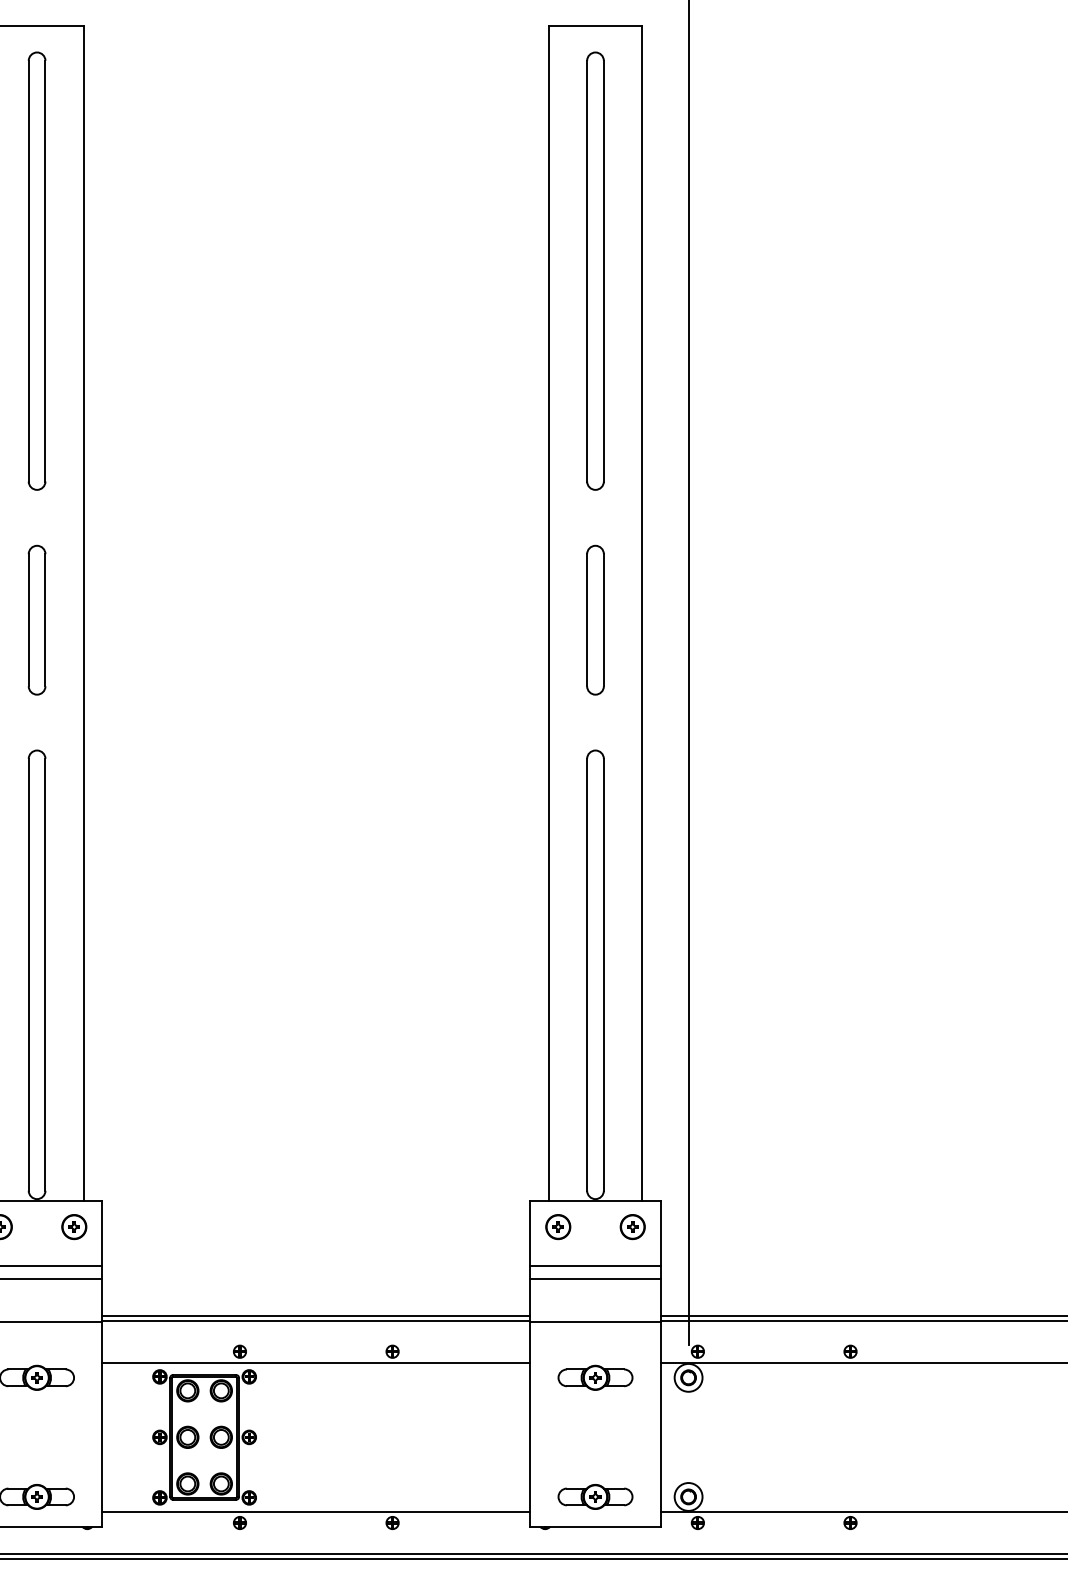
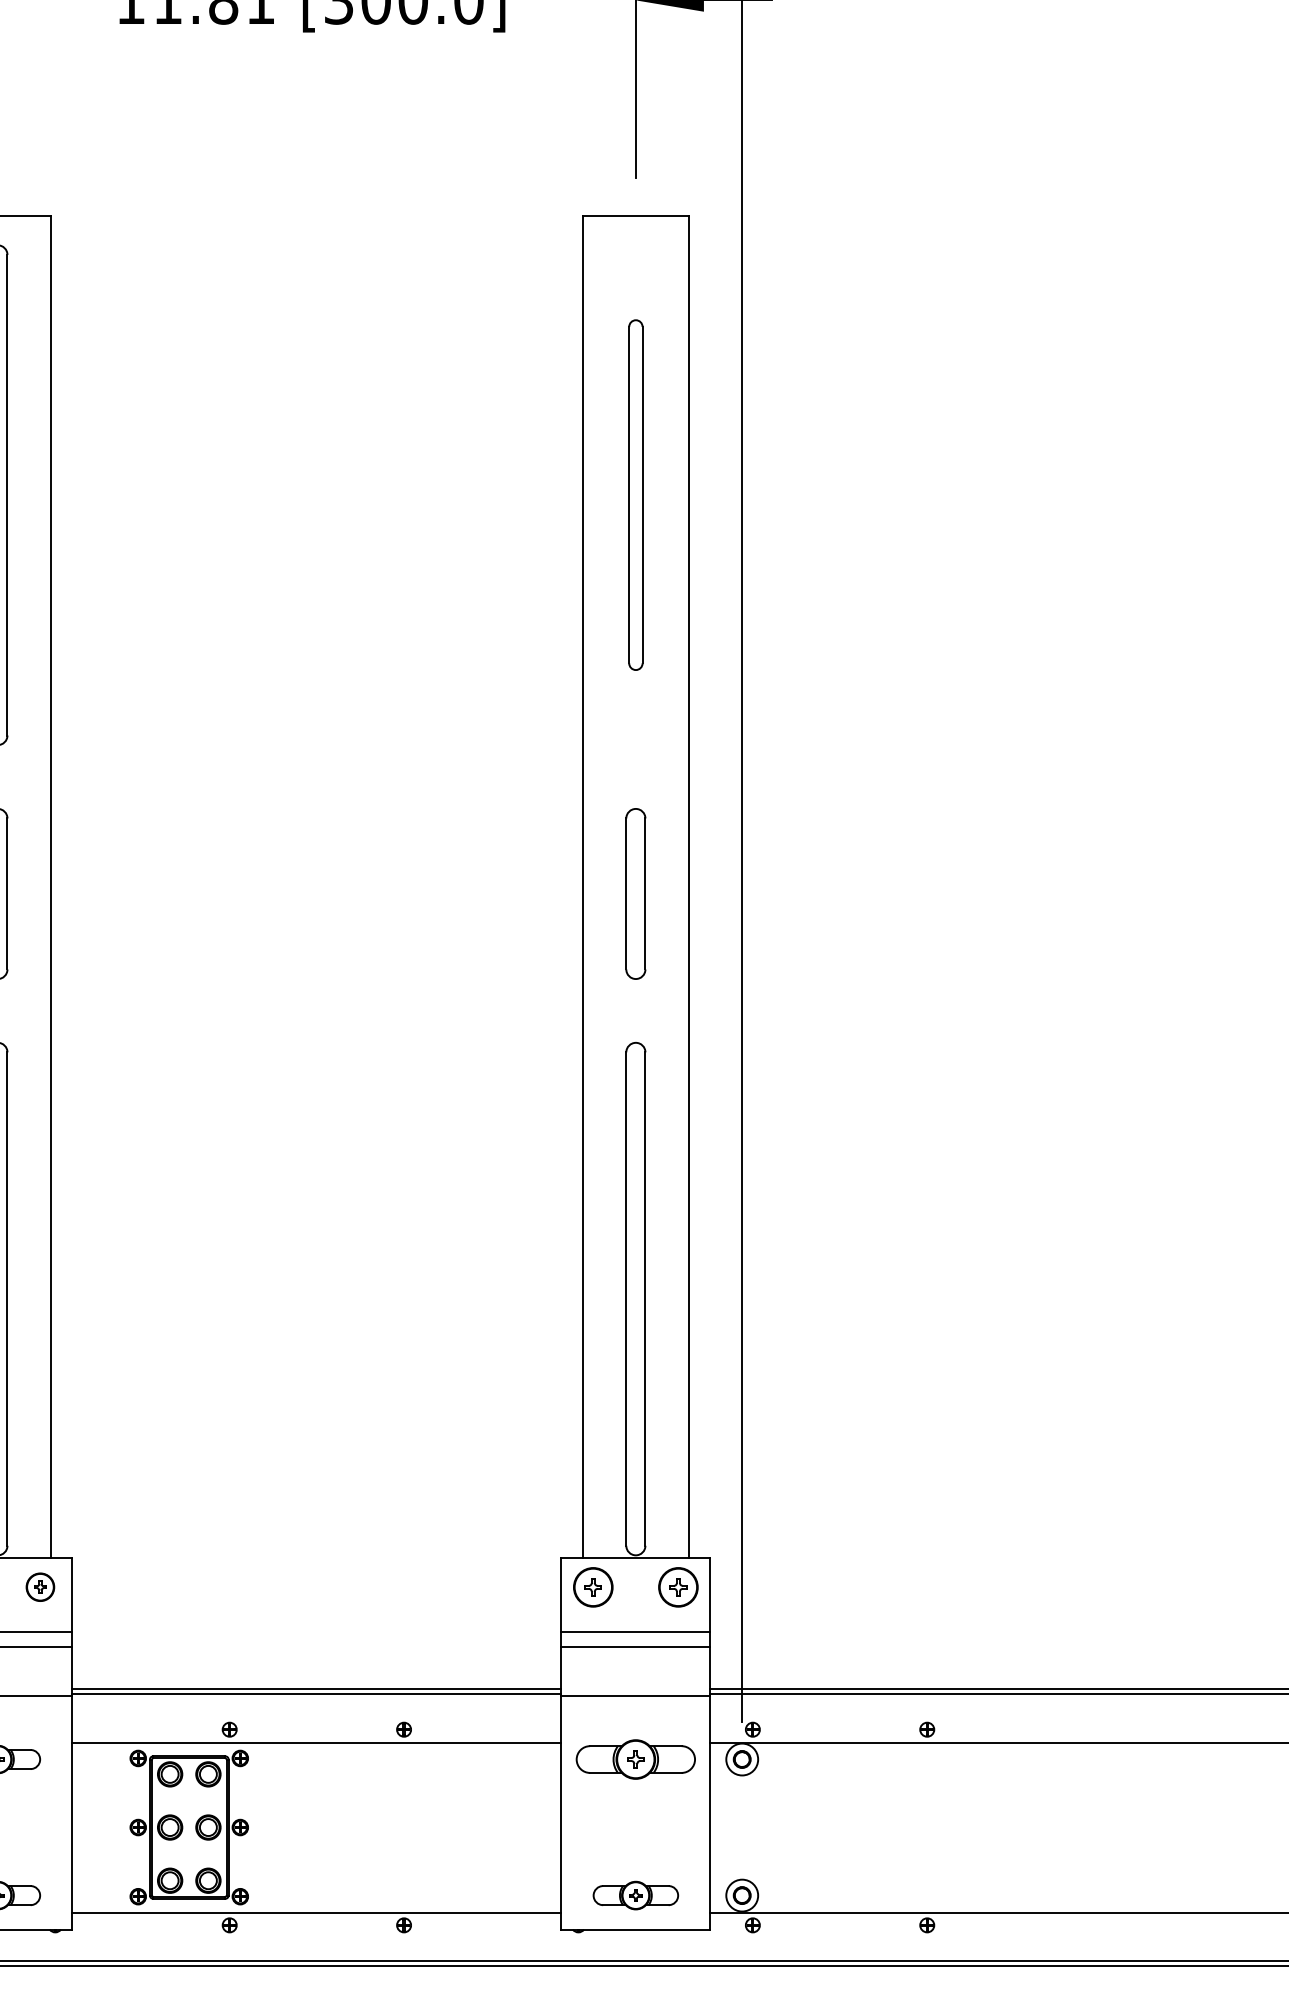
part: (595, 270) -> (635, 494), size x0.7
part: (558, 1226) -> (593, 1586), size x1.4
part: (632, 1226) -> (678, 1586), size x1.4
part: (595, 1377) -> (635, 1759), size x1.4

